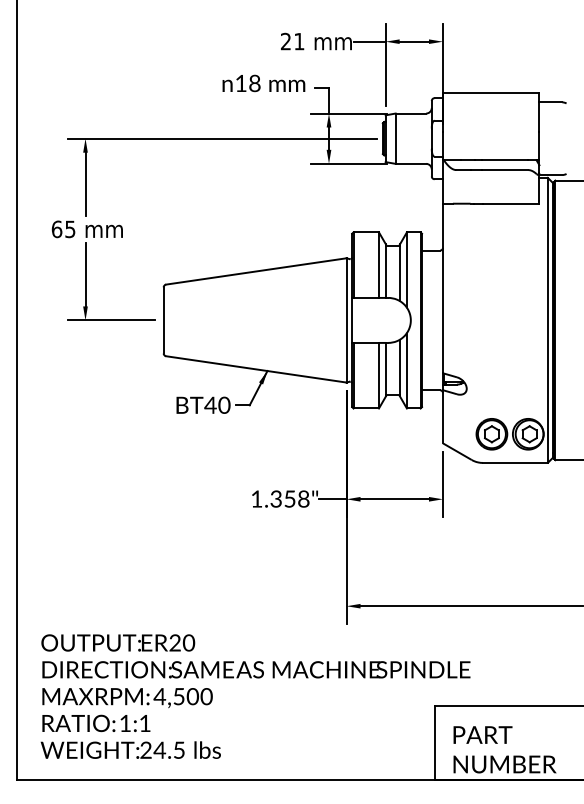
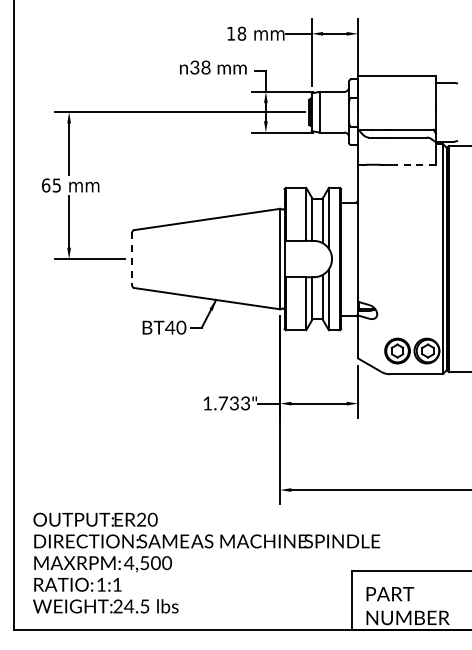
text: (292, 41) -> (236, 33), 21 -> 18
text: (240, 83) -> (194, 67), 18 -> 38
line: (511, 203) -> (413, 164), solid -> dashed
line: (163, 320) -> (132, 259), solid -> dashed
text: (290, 499) -> (234, 403), 1.358" -> 1.733"

